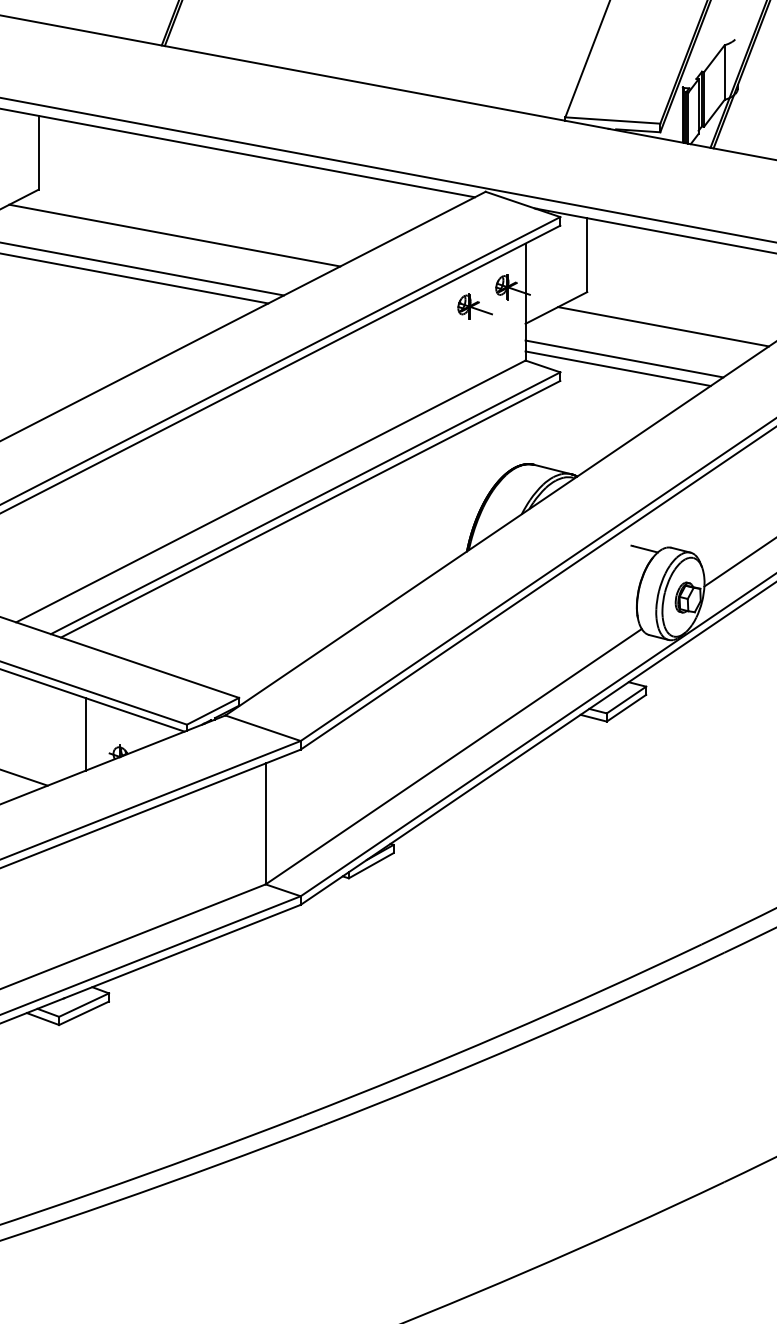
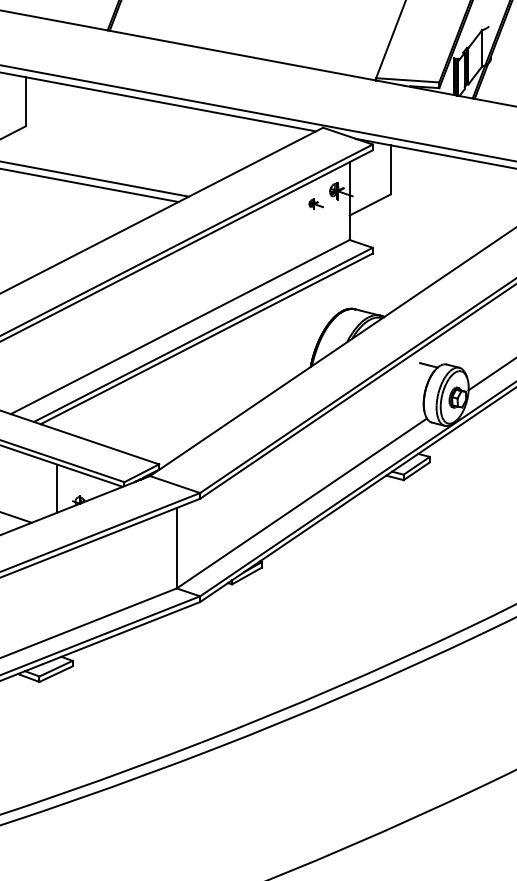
line: (175, 235) -> (116, 156), removed
part: (475, 305) -> (316, 203), size x0.6
line: (663, 326) -> (441, 217), removed
line: (624, 358) -> (415, 238), removed
line: (617, 367) -> (410, 244), removed

